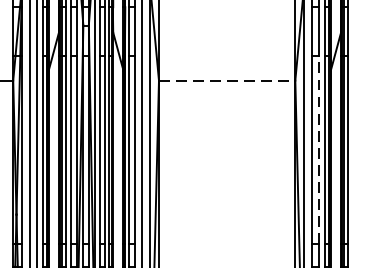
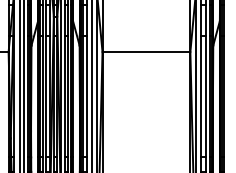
line: (227, 81) -> (146, 52), dashed -> solid
line: (318, 149) -> (205, 96), dashed -> solid

